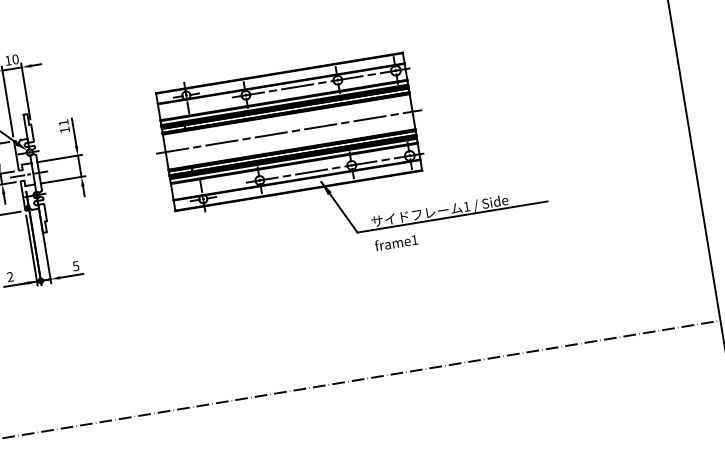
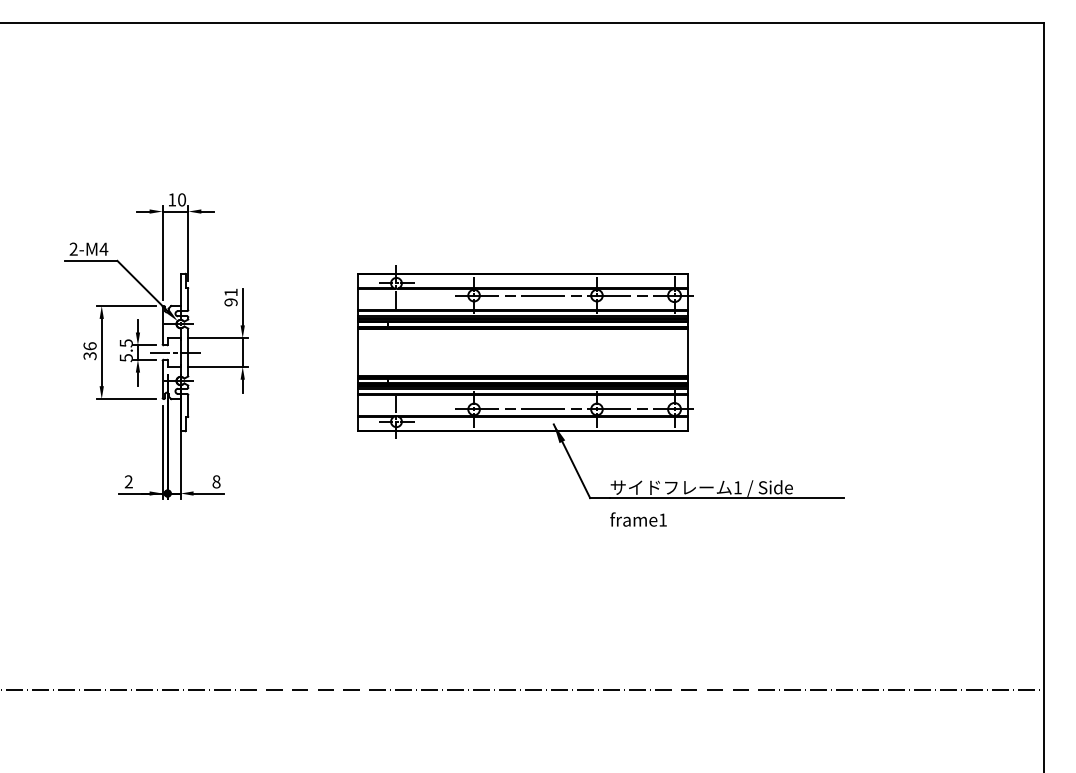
text: (64, 130) -> (230, 302), 11 -> 91
line: (289, 131) -> (522, 352), removed
text: (75, 265) -> (216, 481), 5 -> 8

